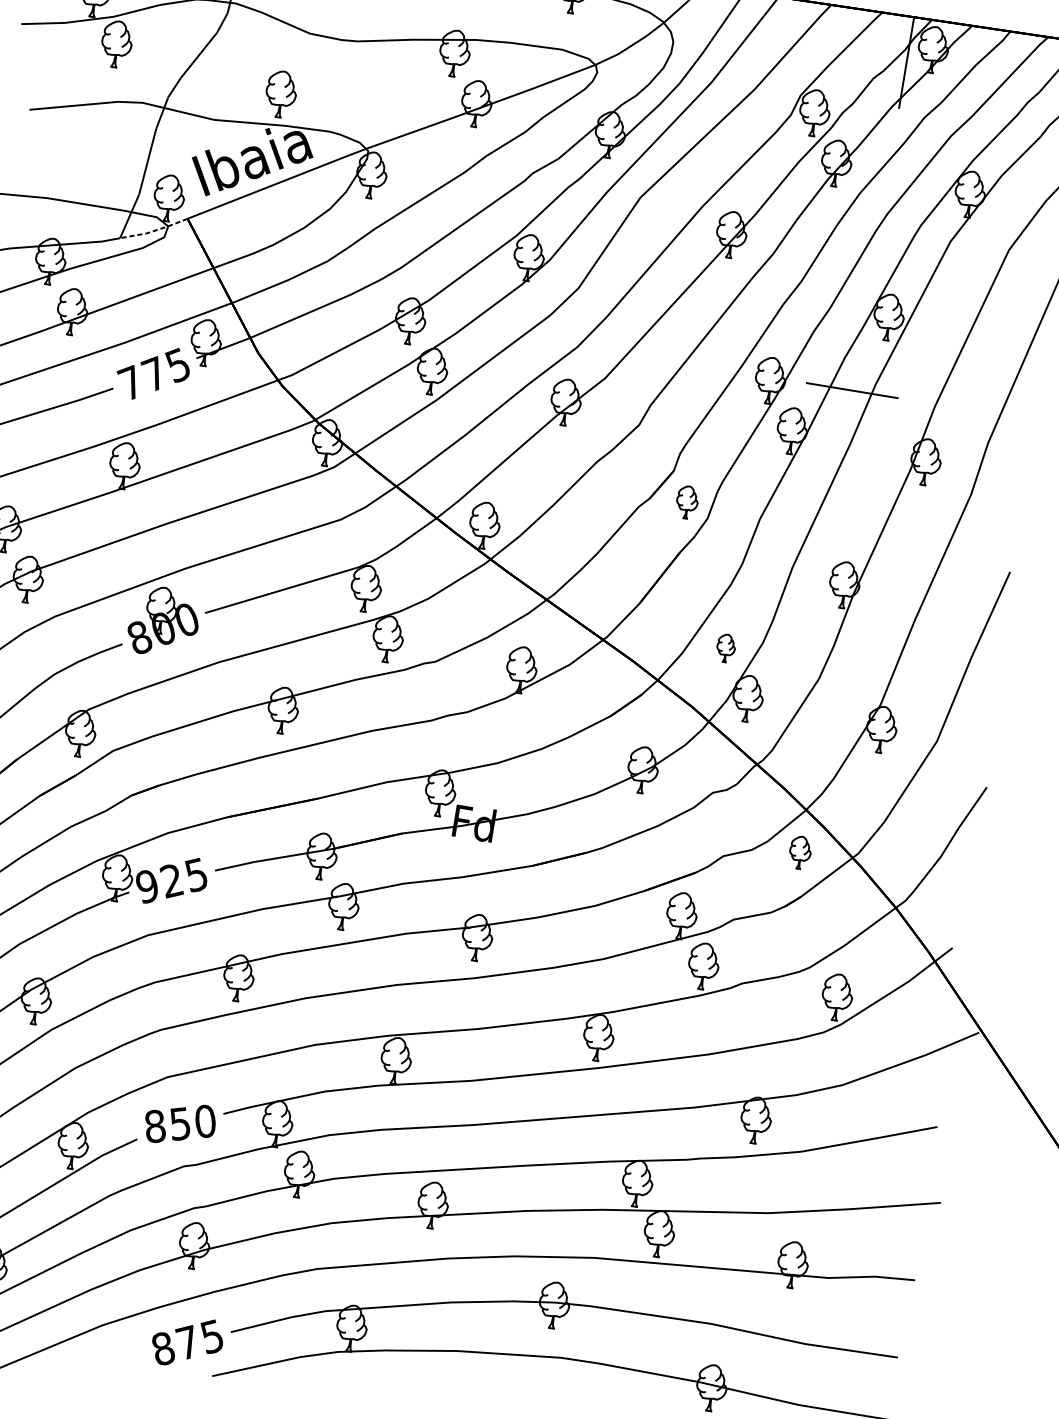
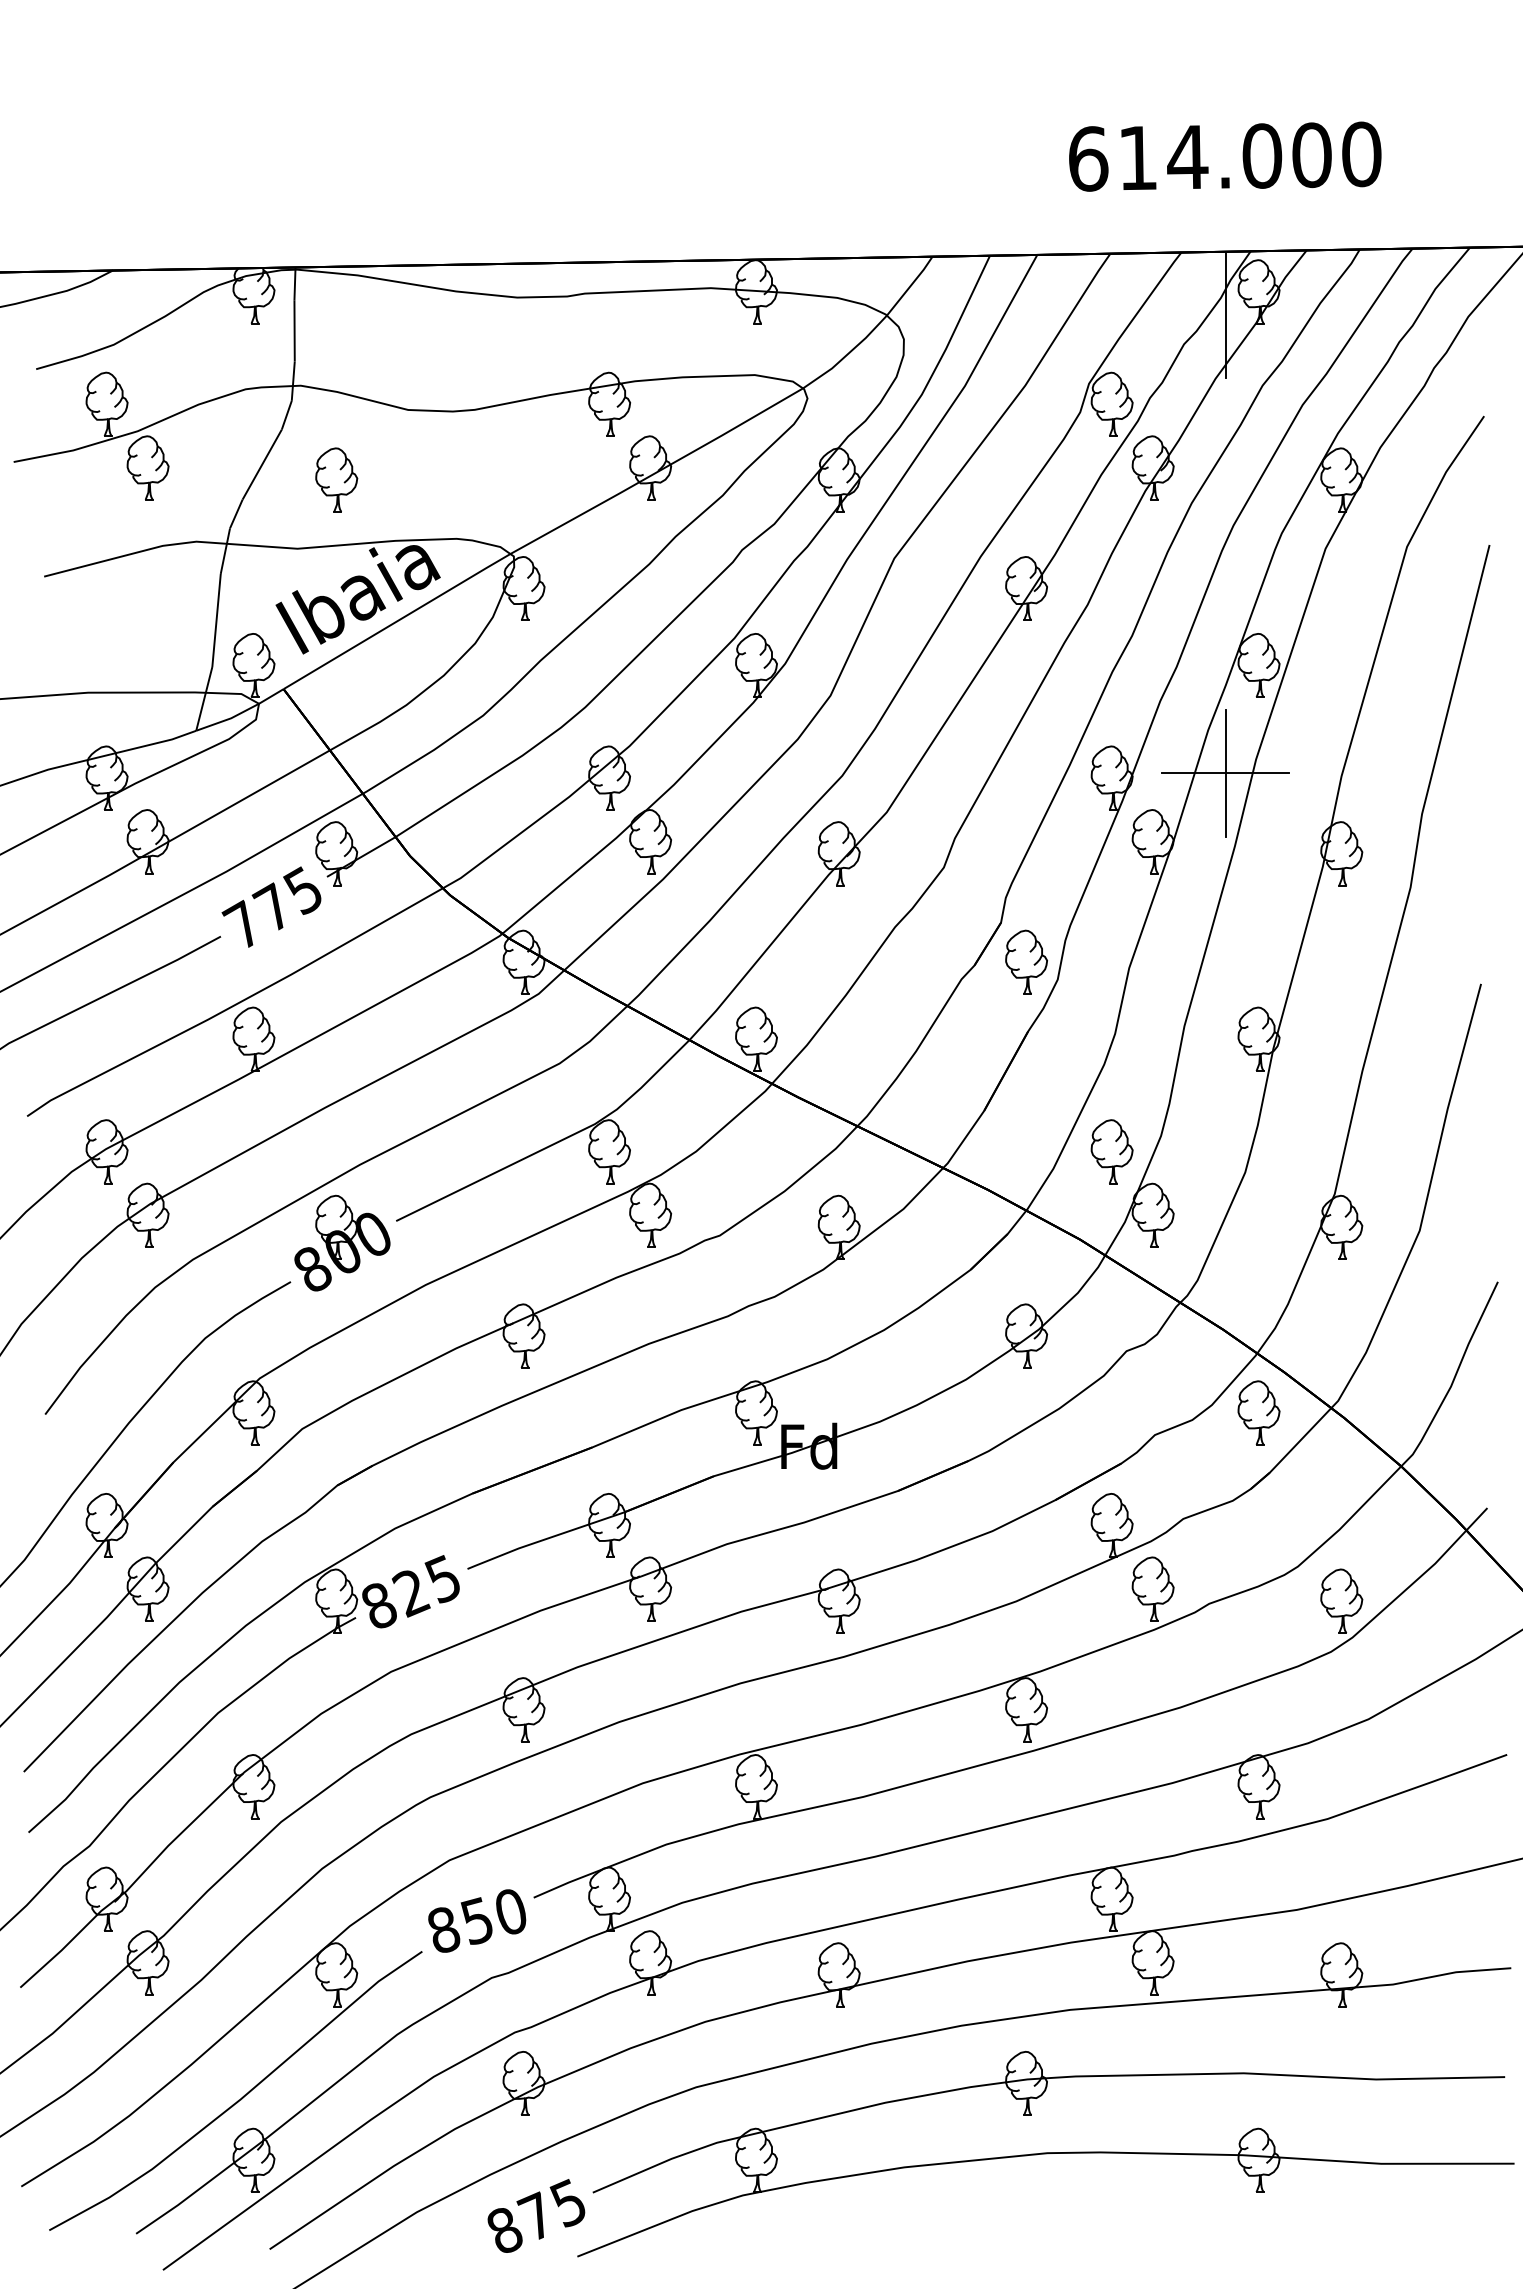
part: (281, 93) -> (336, 479), moved
line: (153, 231) -> (240, 713), dashed -> solid
line: (852, 390) -> (1225, 772), added
part: (687, 501) -> (1026, 961), size x1.43
part: (725, 648) -> (1111, 1151), size x1.67
part: (800, 852) -> (1258, 1412), size x1.43
text: (146, 886) -> (378, 1606), 925 -> 825

